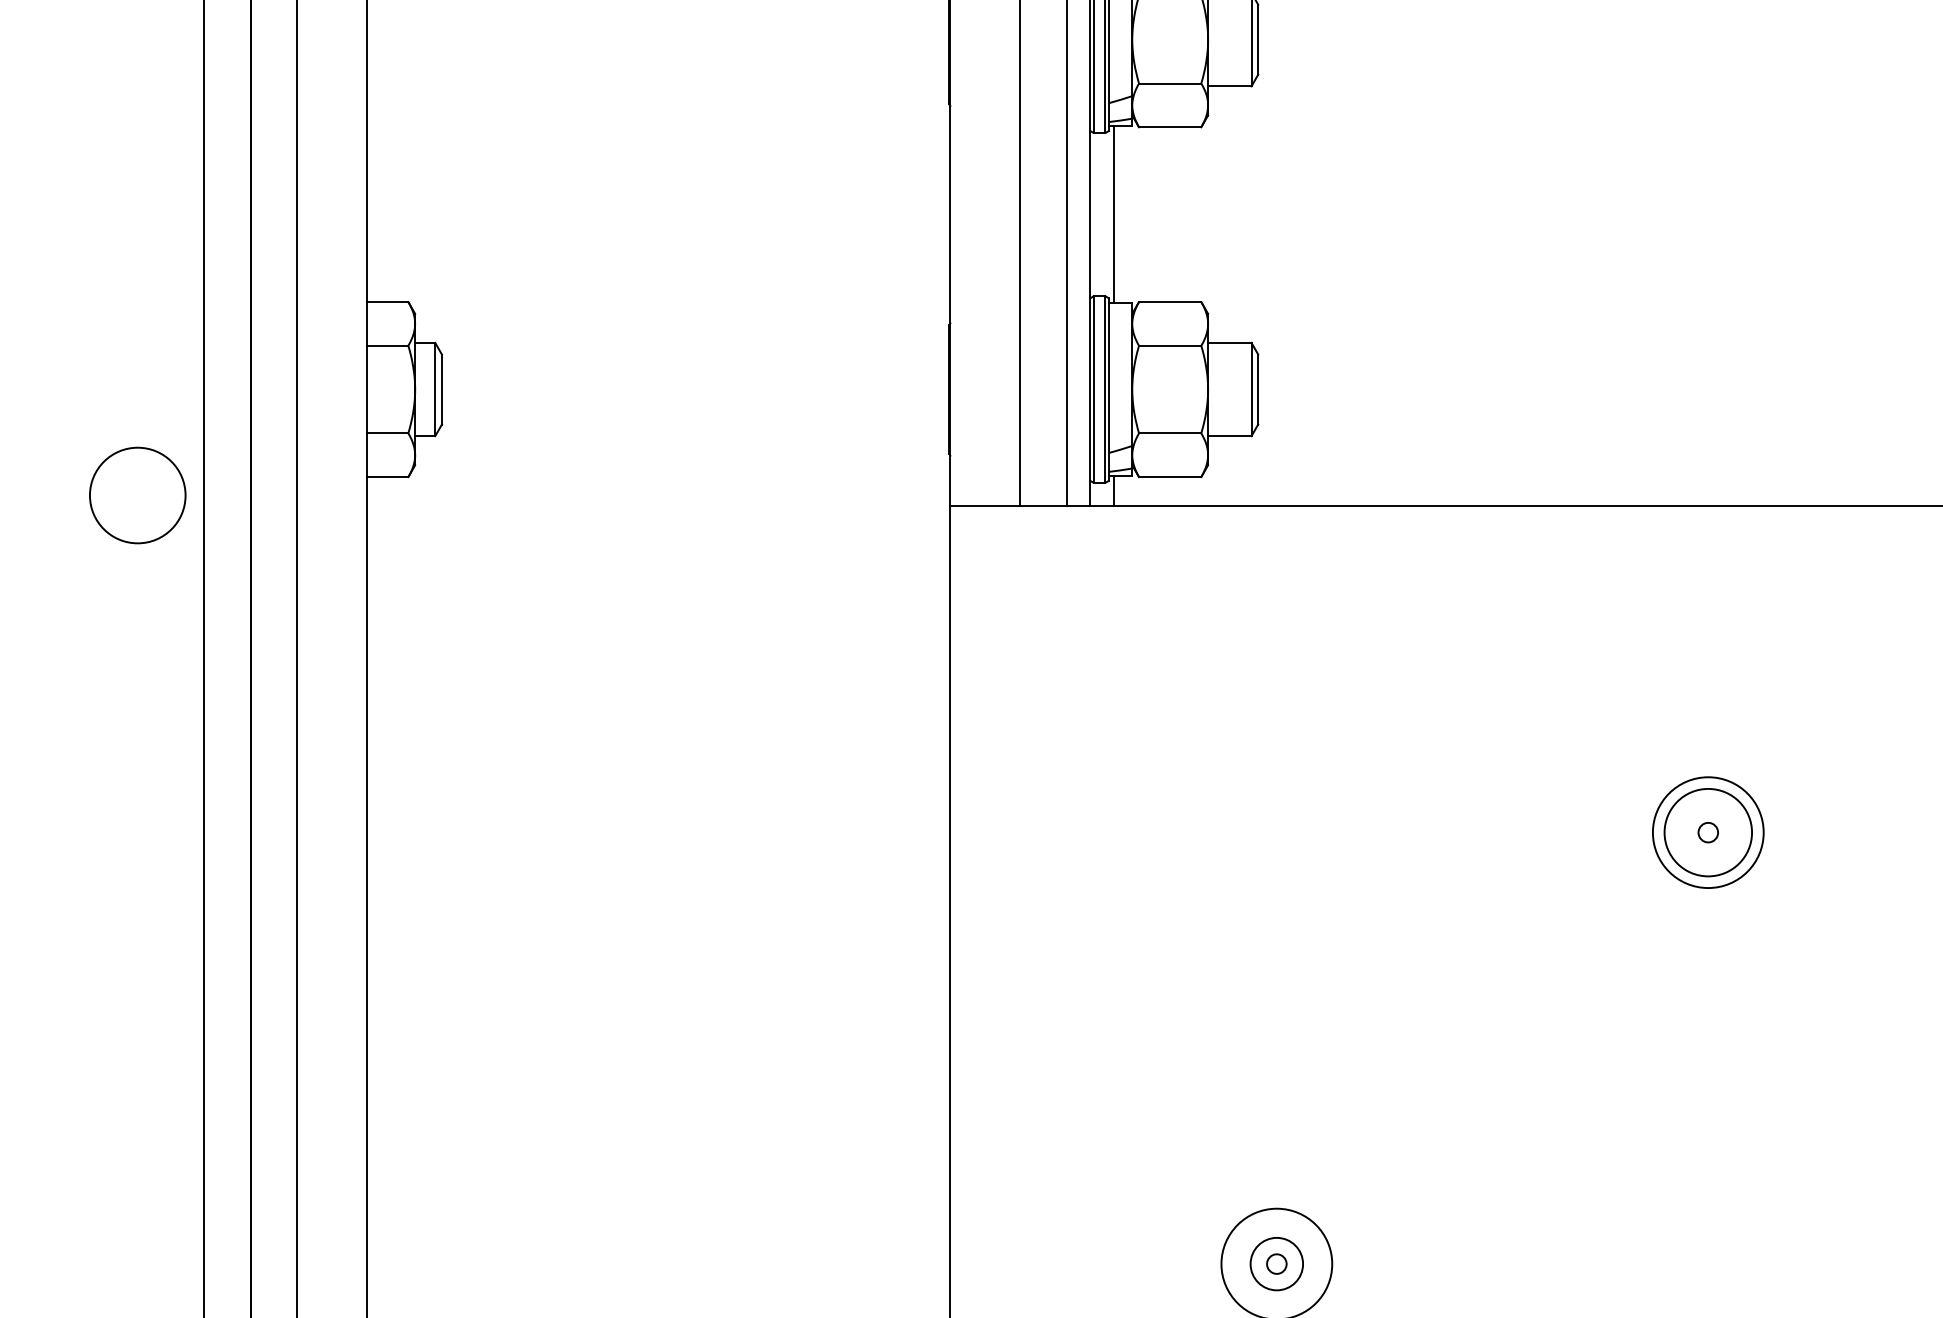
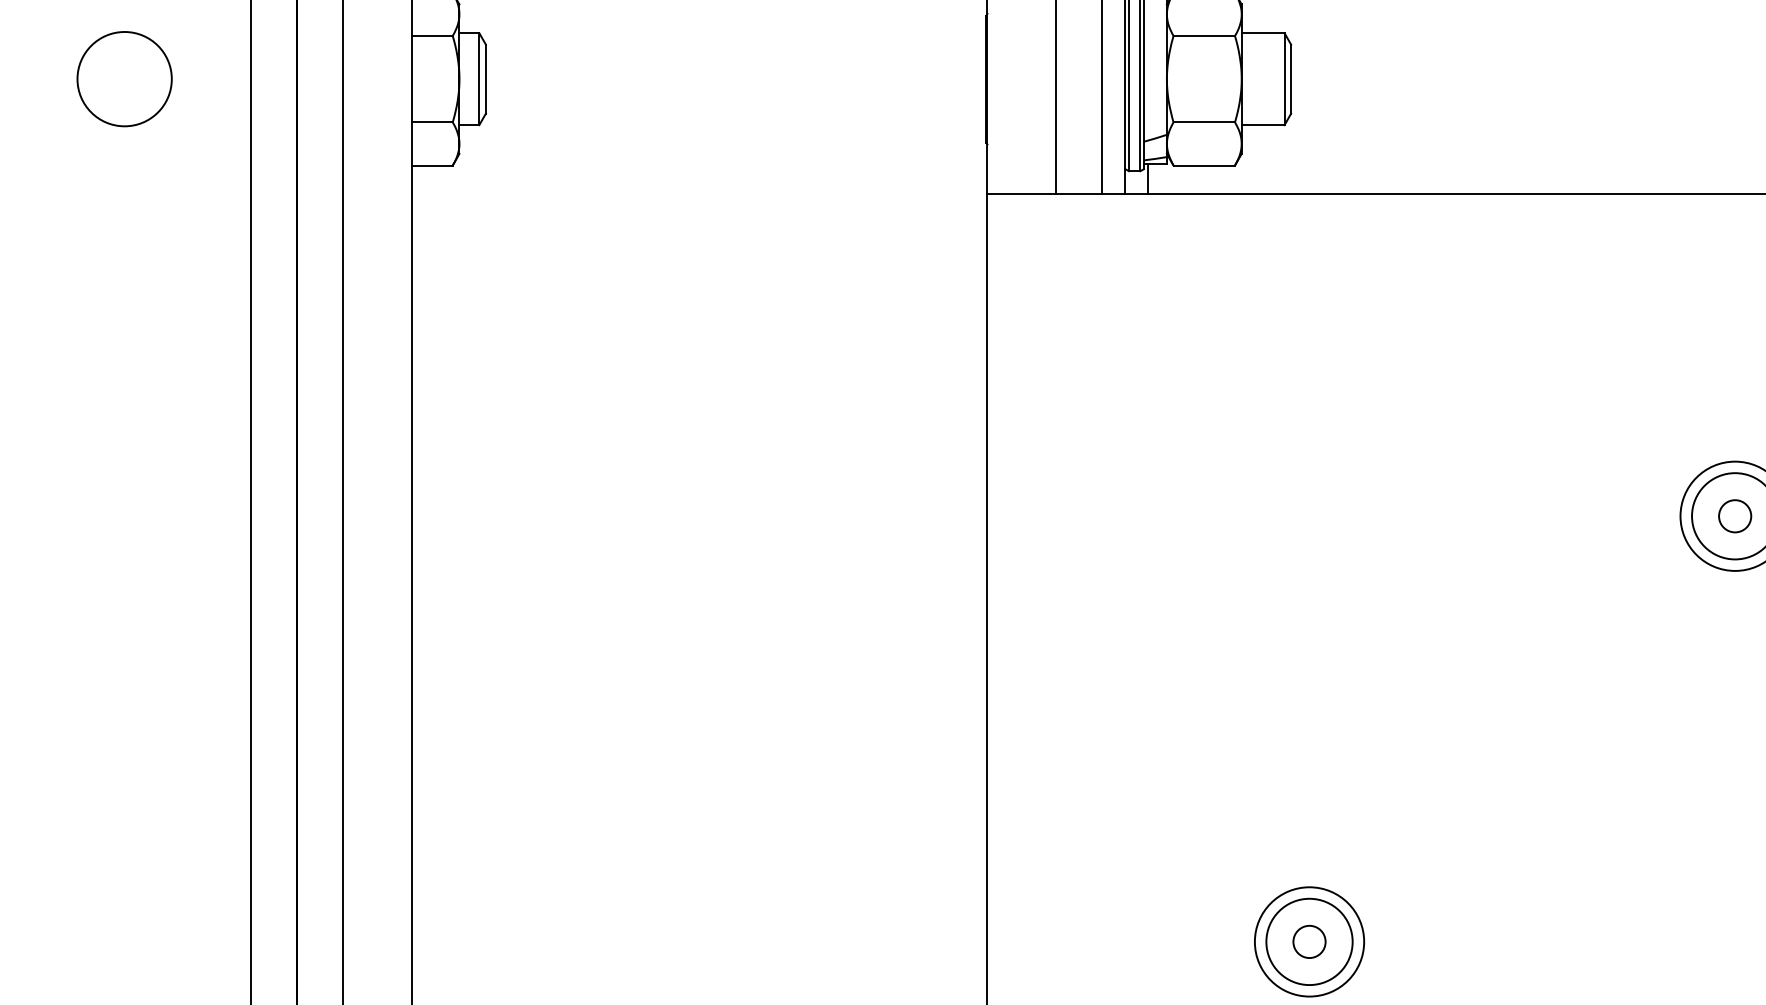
circle: (137, 495) -> (124, 79), moved
circle: (1707, 832) -> (1734, 516), size x1.67
circle: (1276, 1263) -> (1309, 941), size x1.67
circle: (1276, 1263) -> (1309, 941), size x1.67

